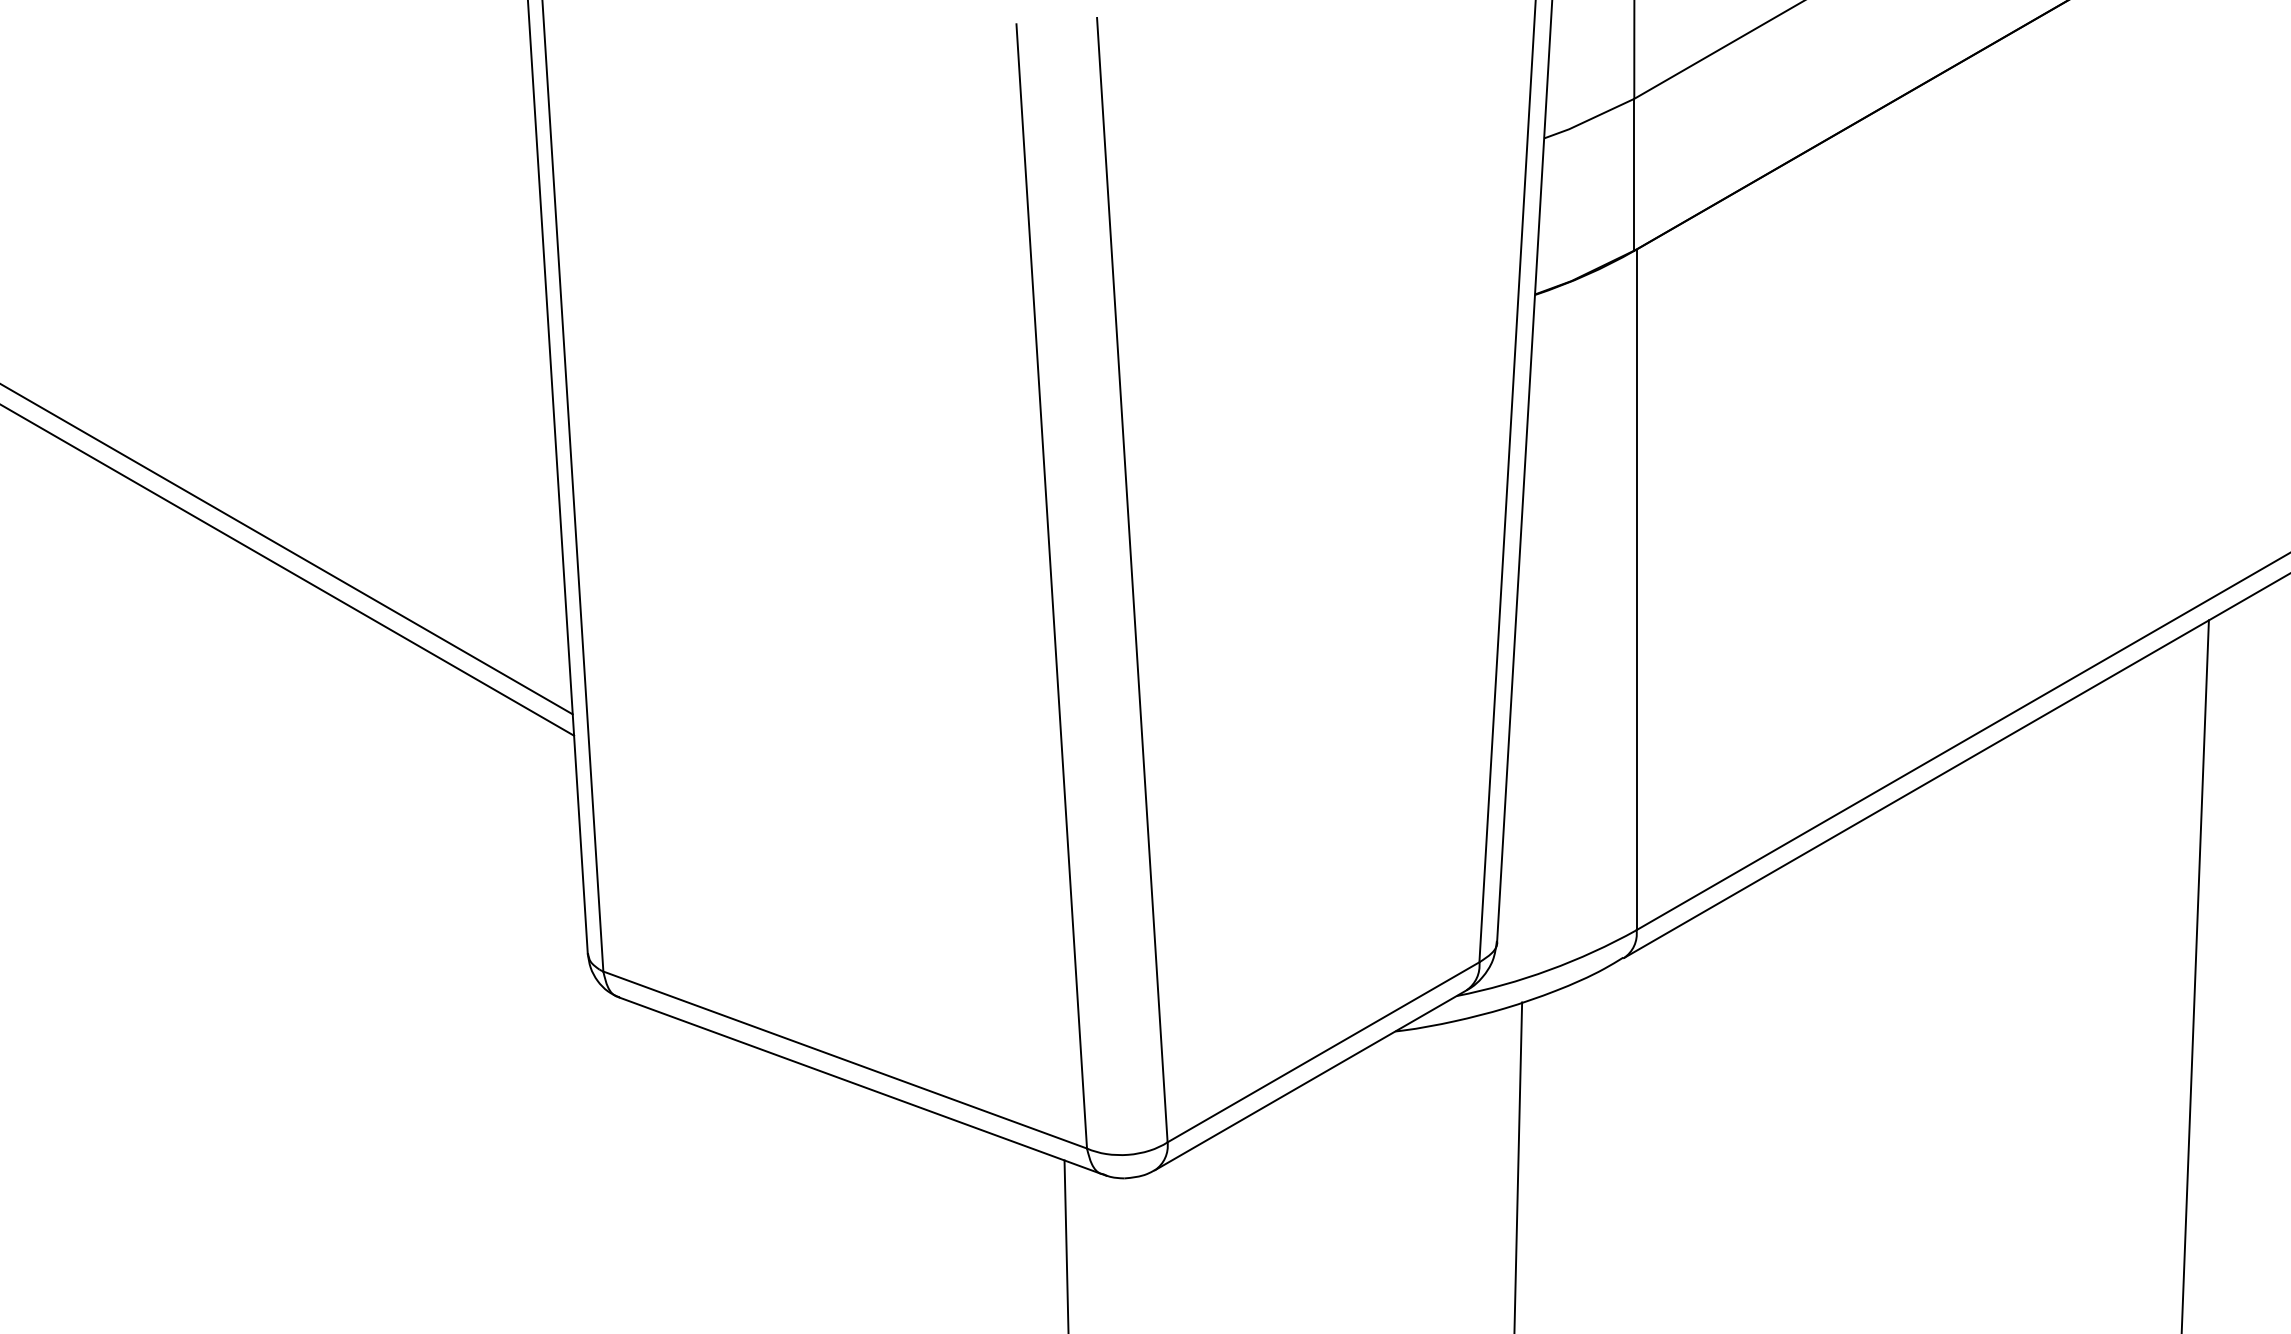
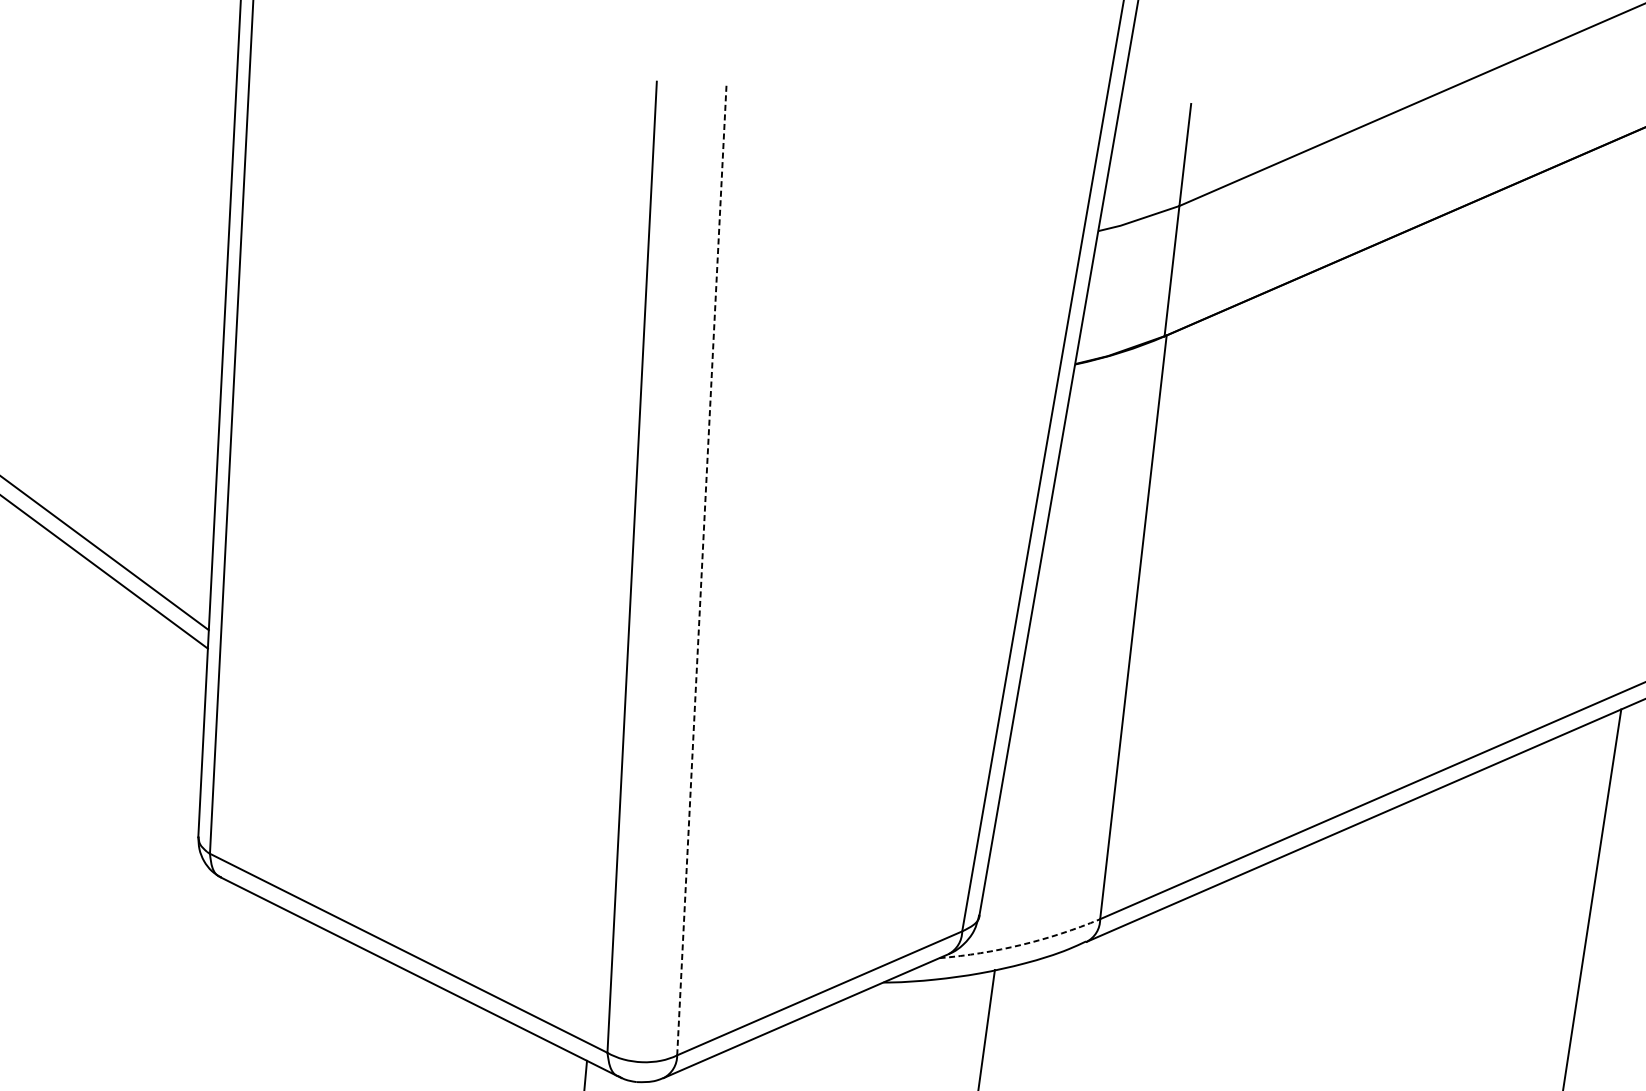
line: (1132, 579) -> (702, 569), solid -> dashed
arc: (1549, 970) -> (1021, 945), solid -> dashed

